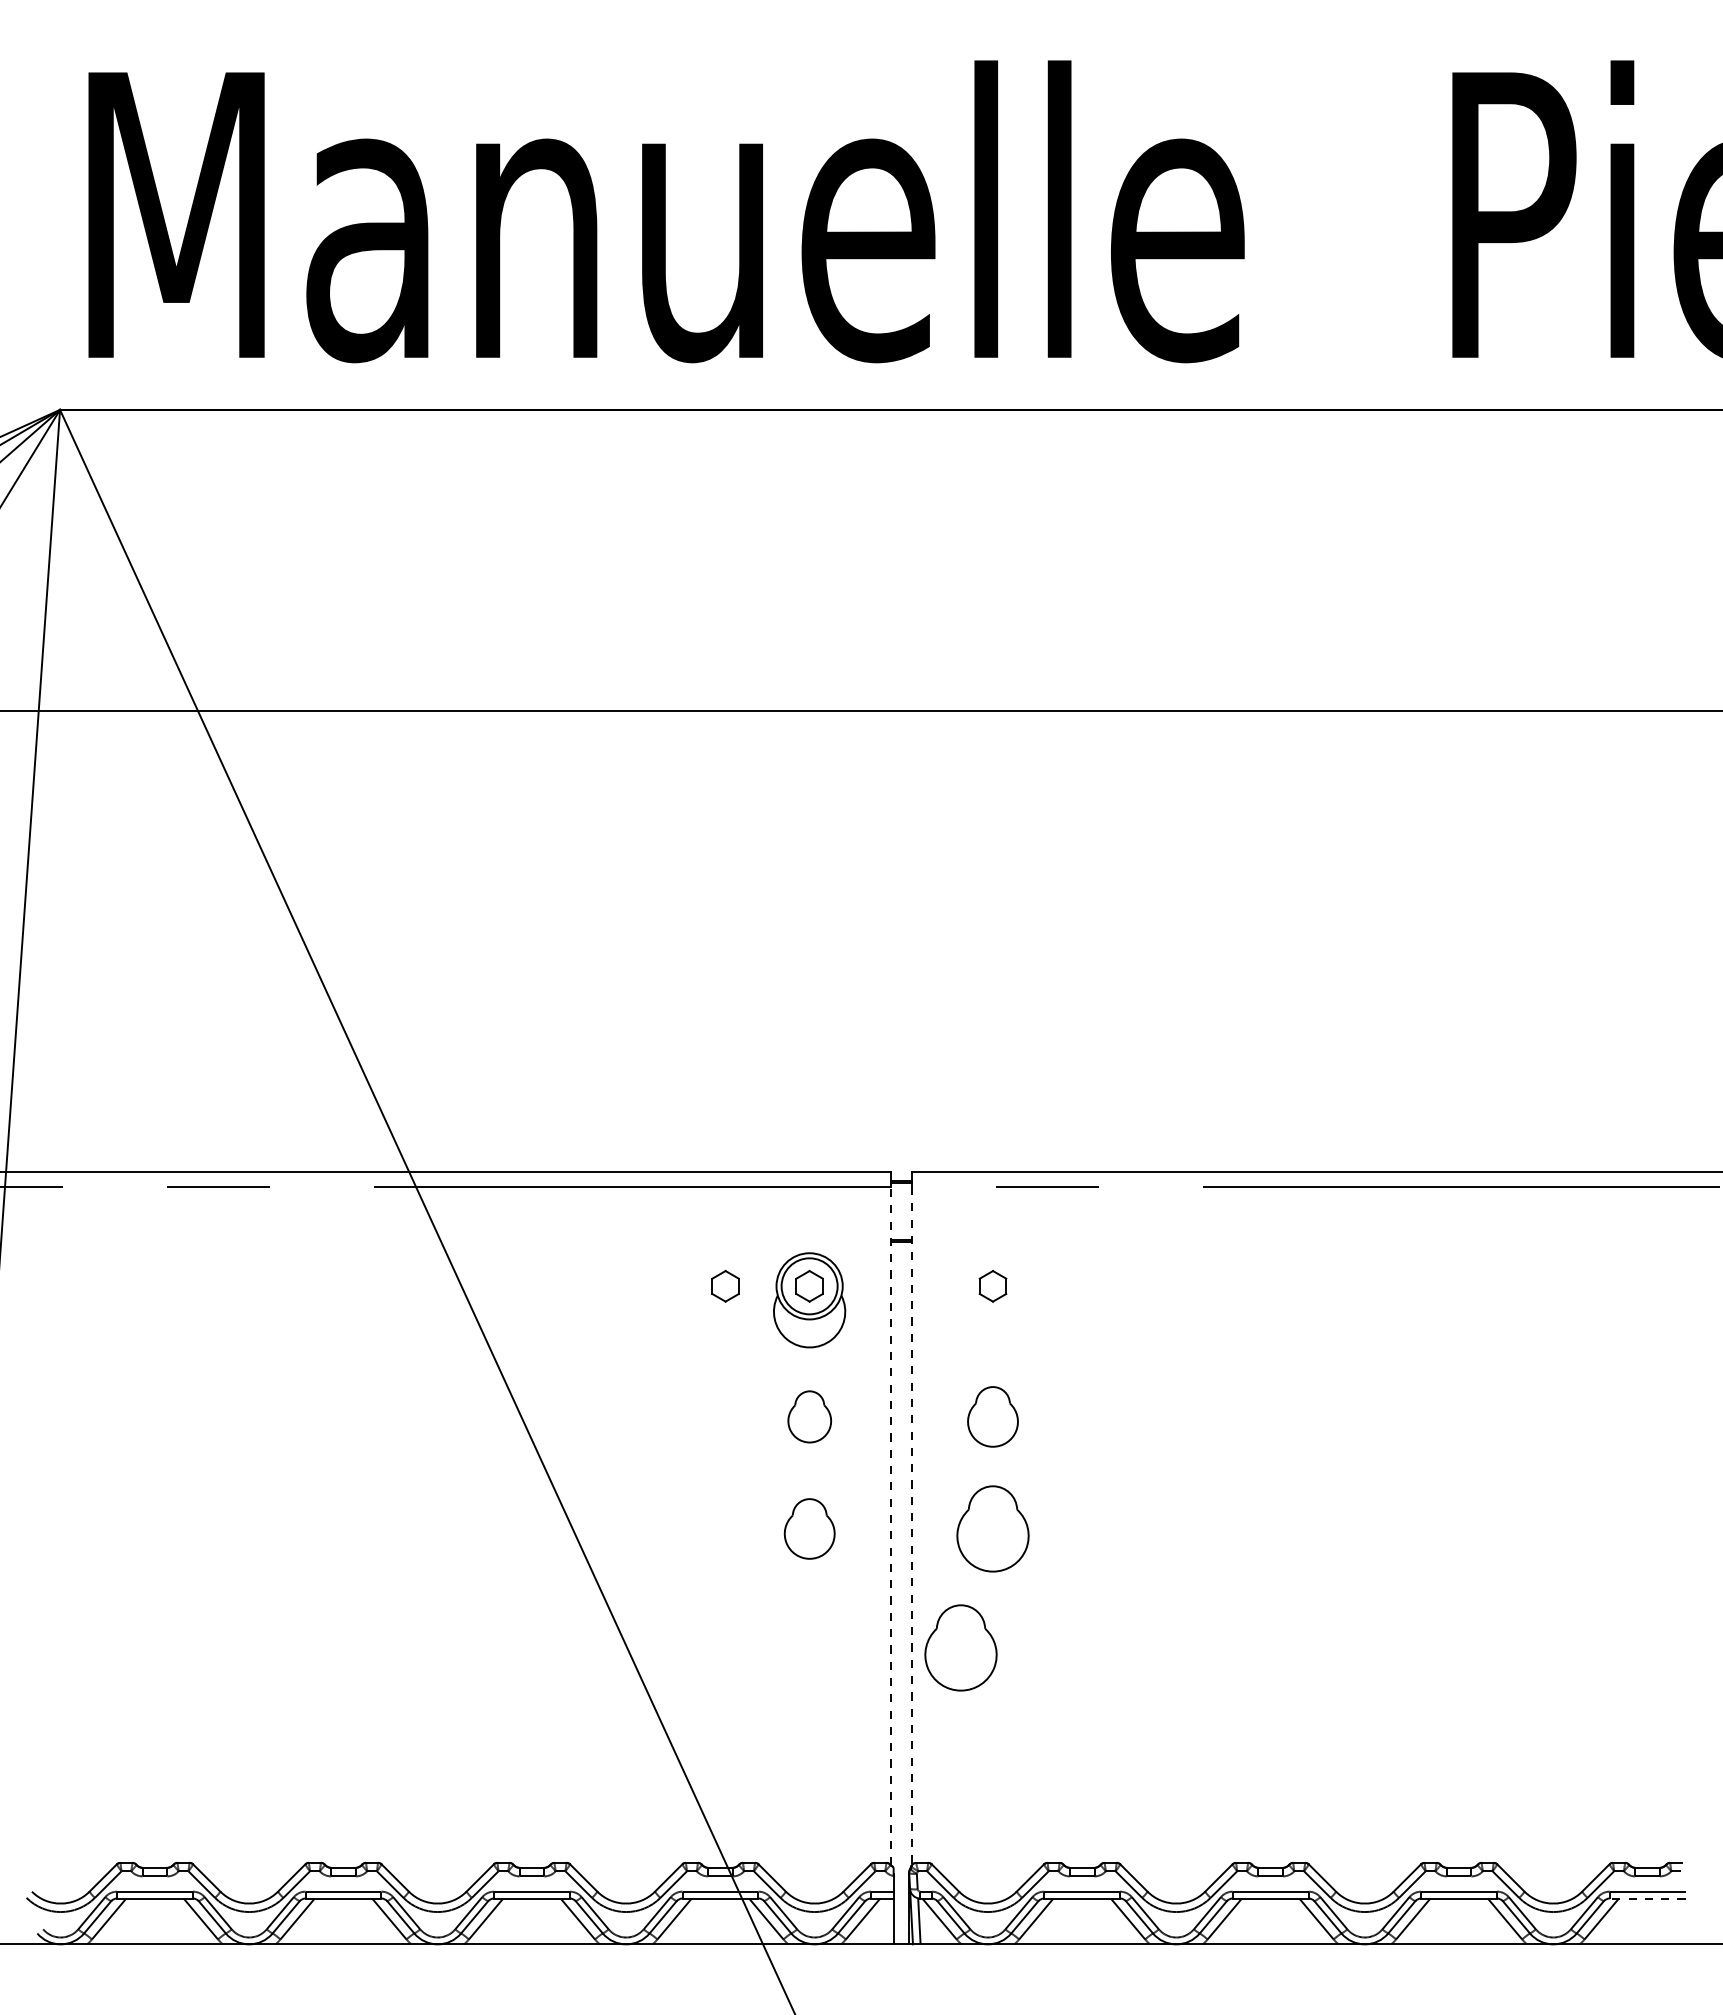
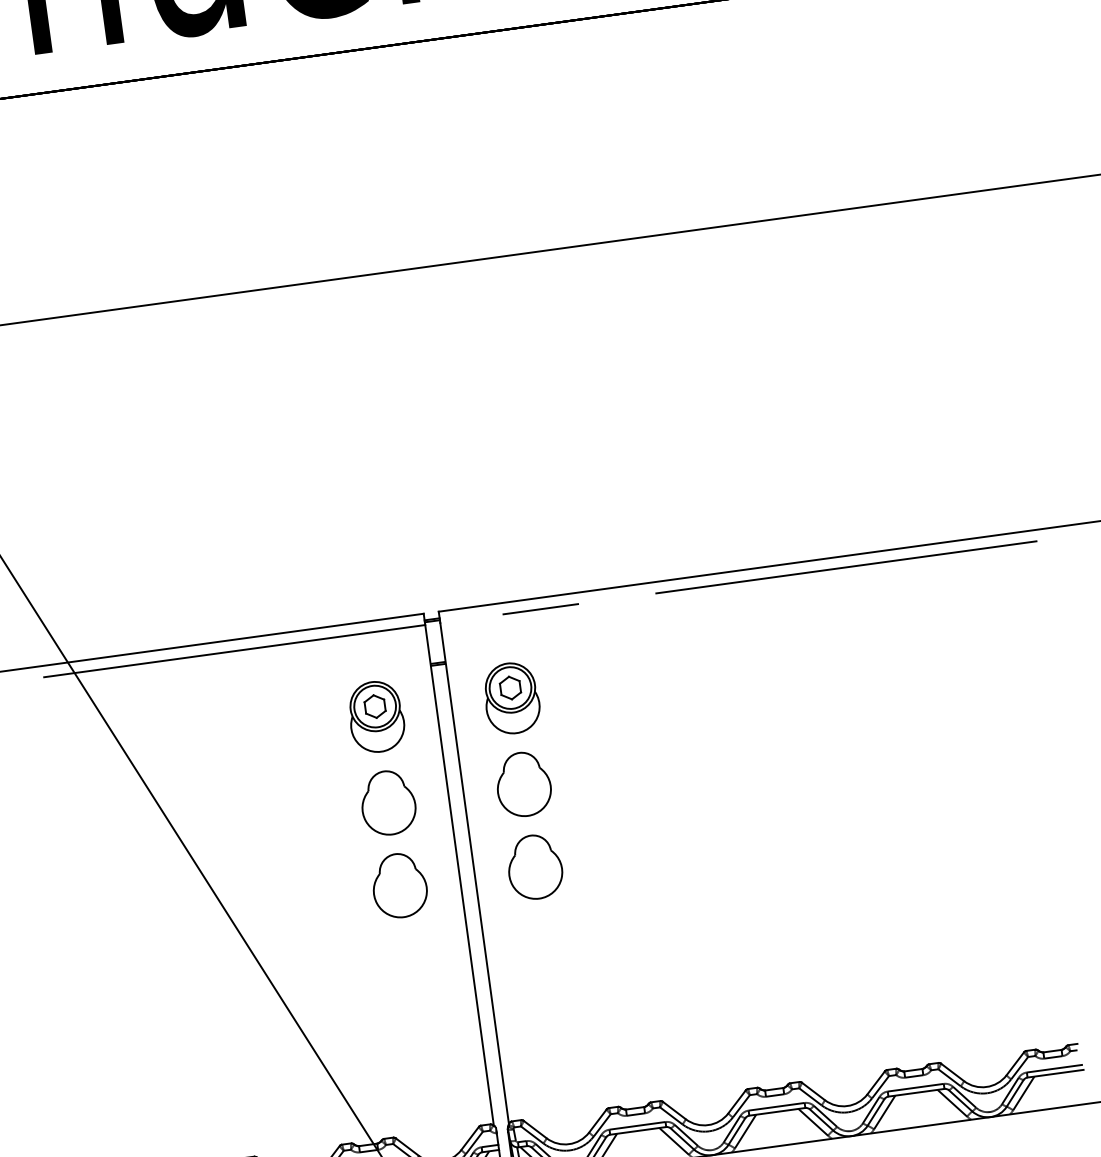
part: (725, 1285) -> (312, 714), removed
part: (992, 1300) -> (511, 698), added
part: (809, 1416) -> (388, 802), size x1.67
part: (992, 1416) -> (523, 784), size x1.43
line: (891, 1525) -> (459, 874), dashed -> solid
line: (911, 1526) -> (474, 873), dashed -> solid
part: (809, 1528) -> (399, 885), size x1.43
part: (960, 1647) -> (523, 957), removed
line: (1647, 1898) -> (1055, 1073), dashed -> solid

